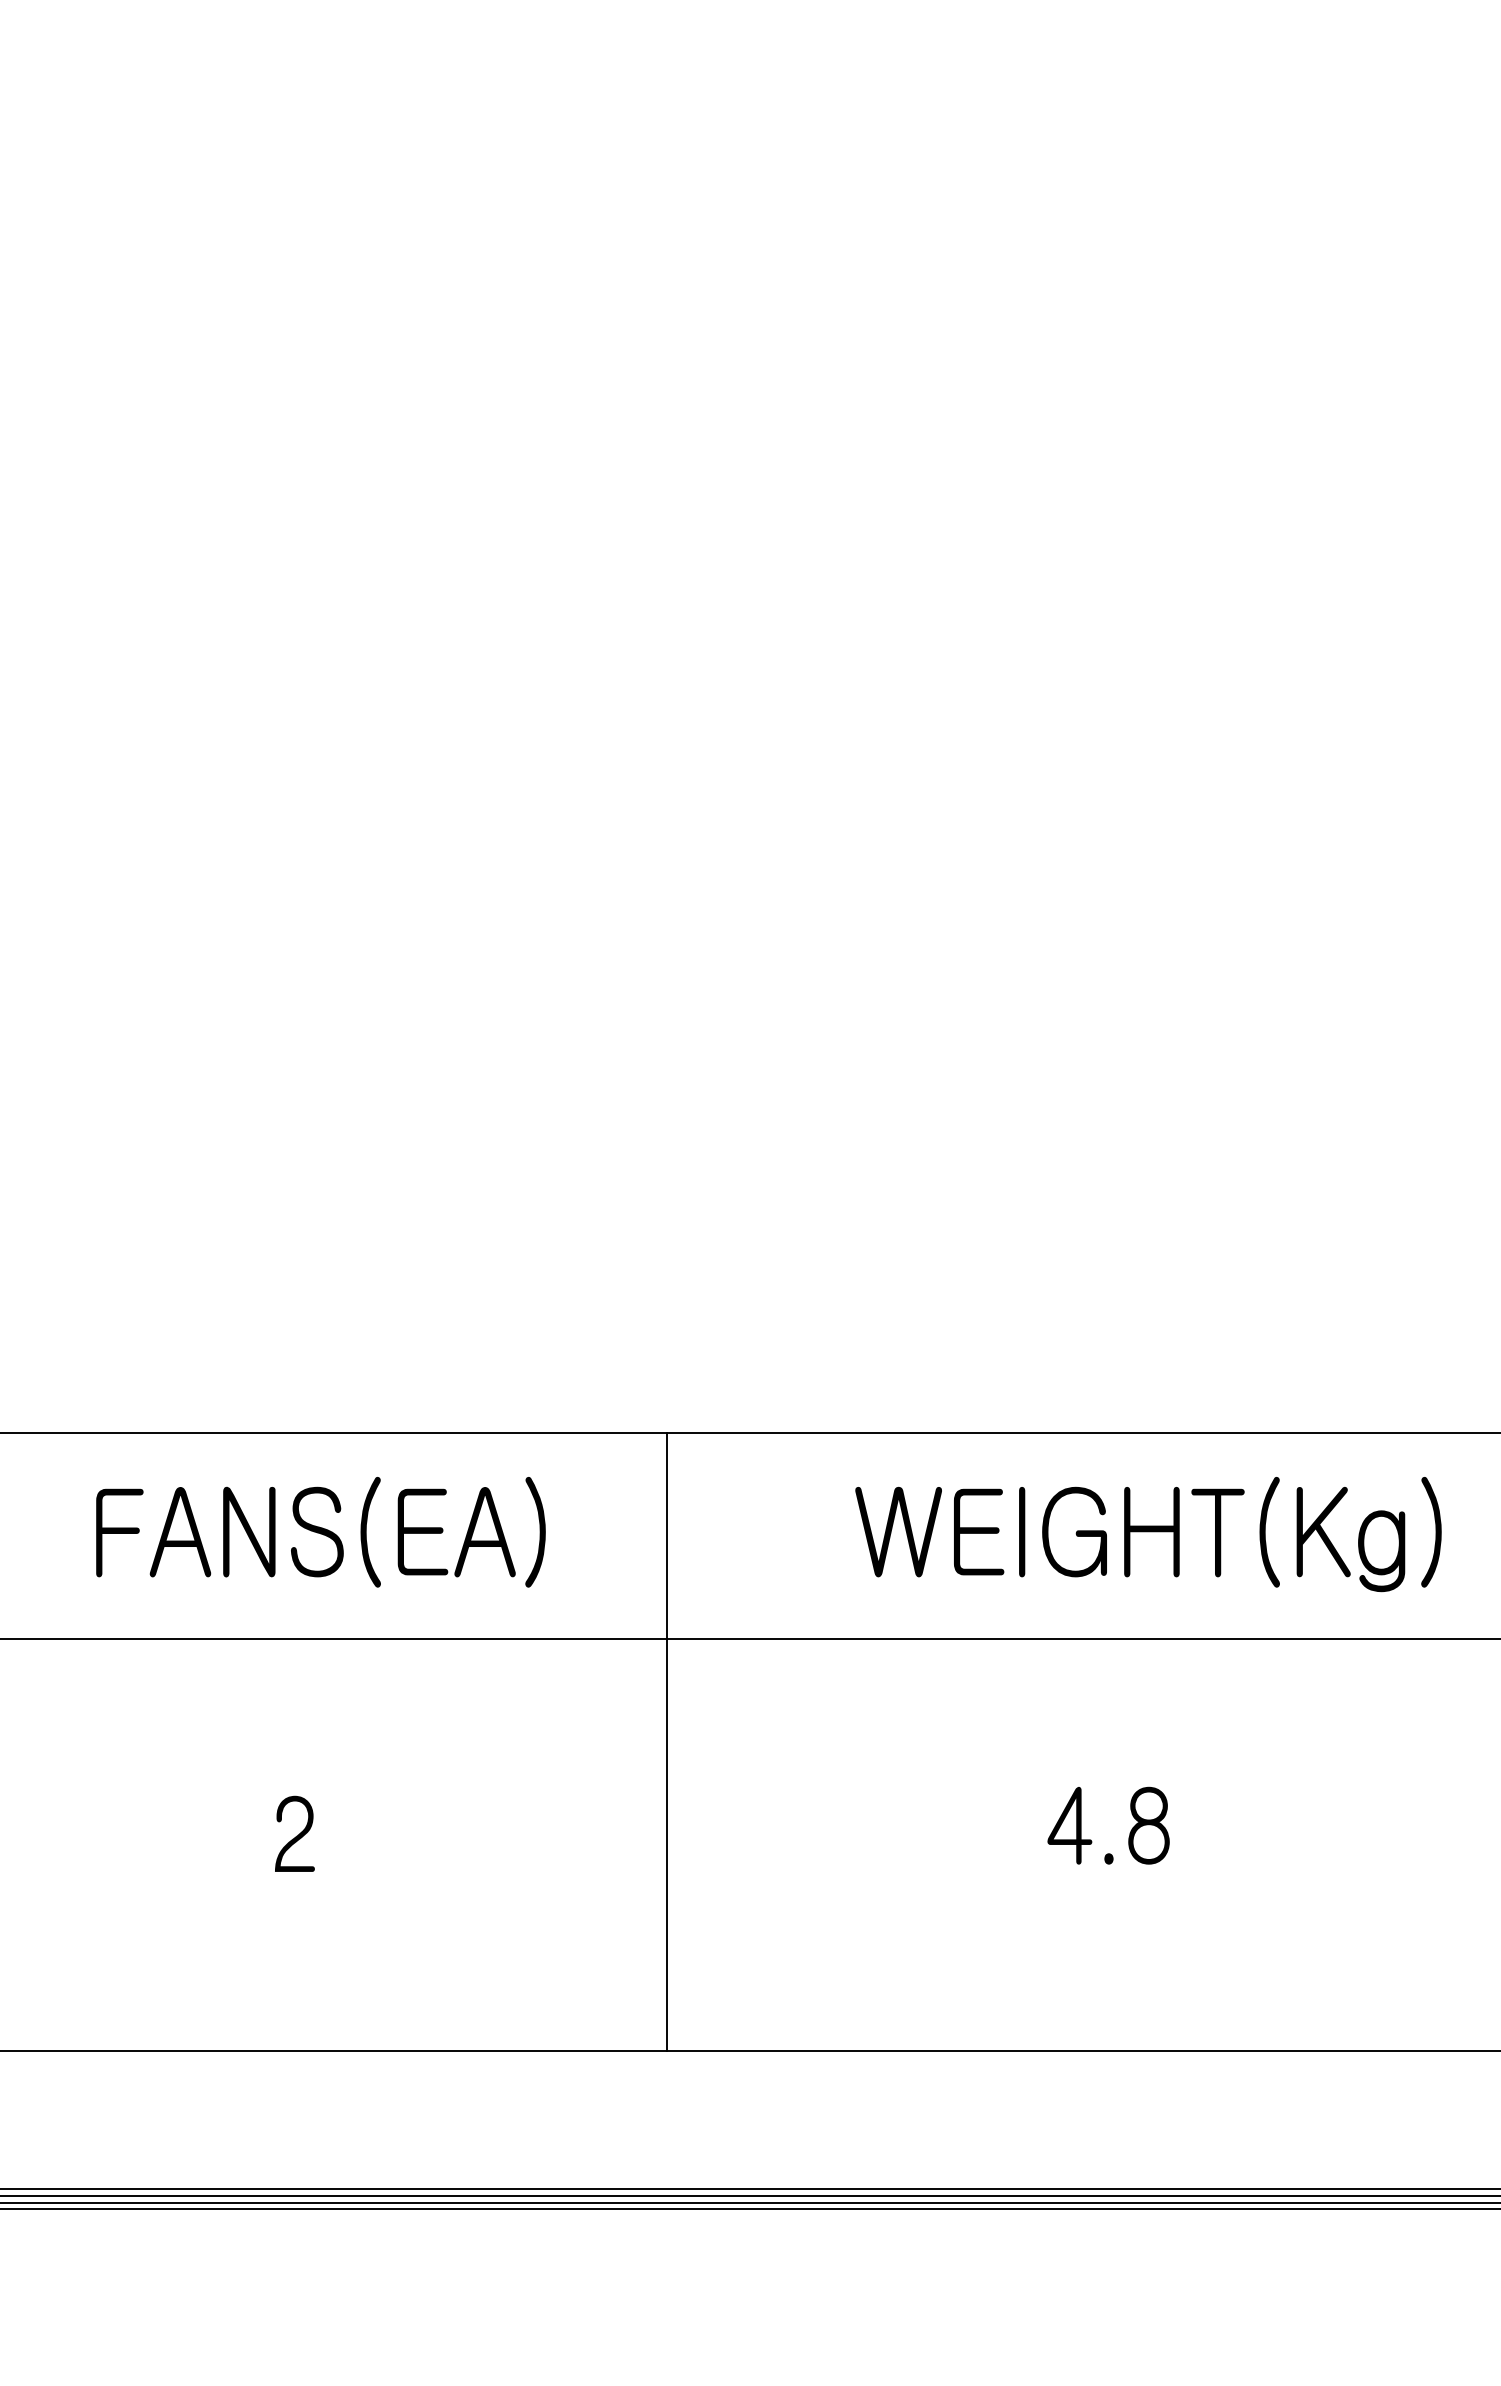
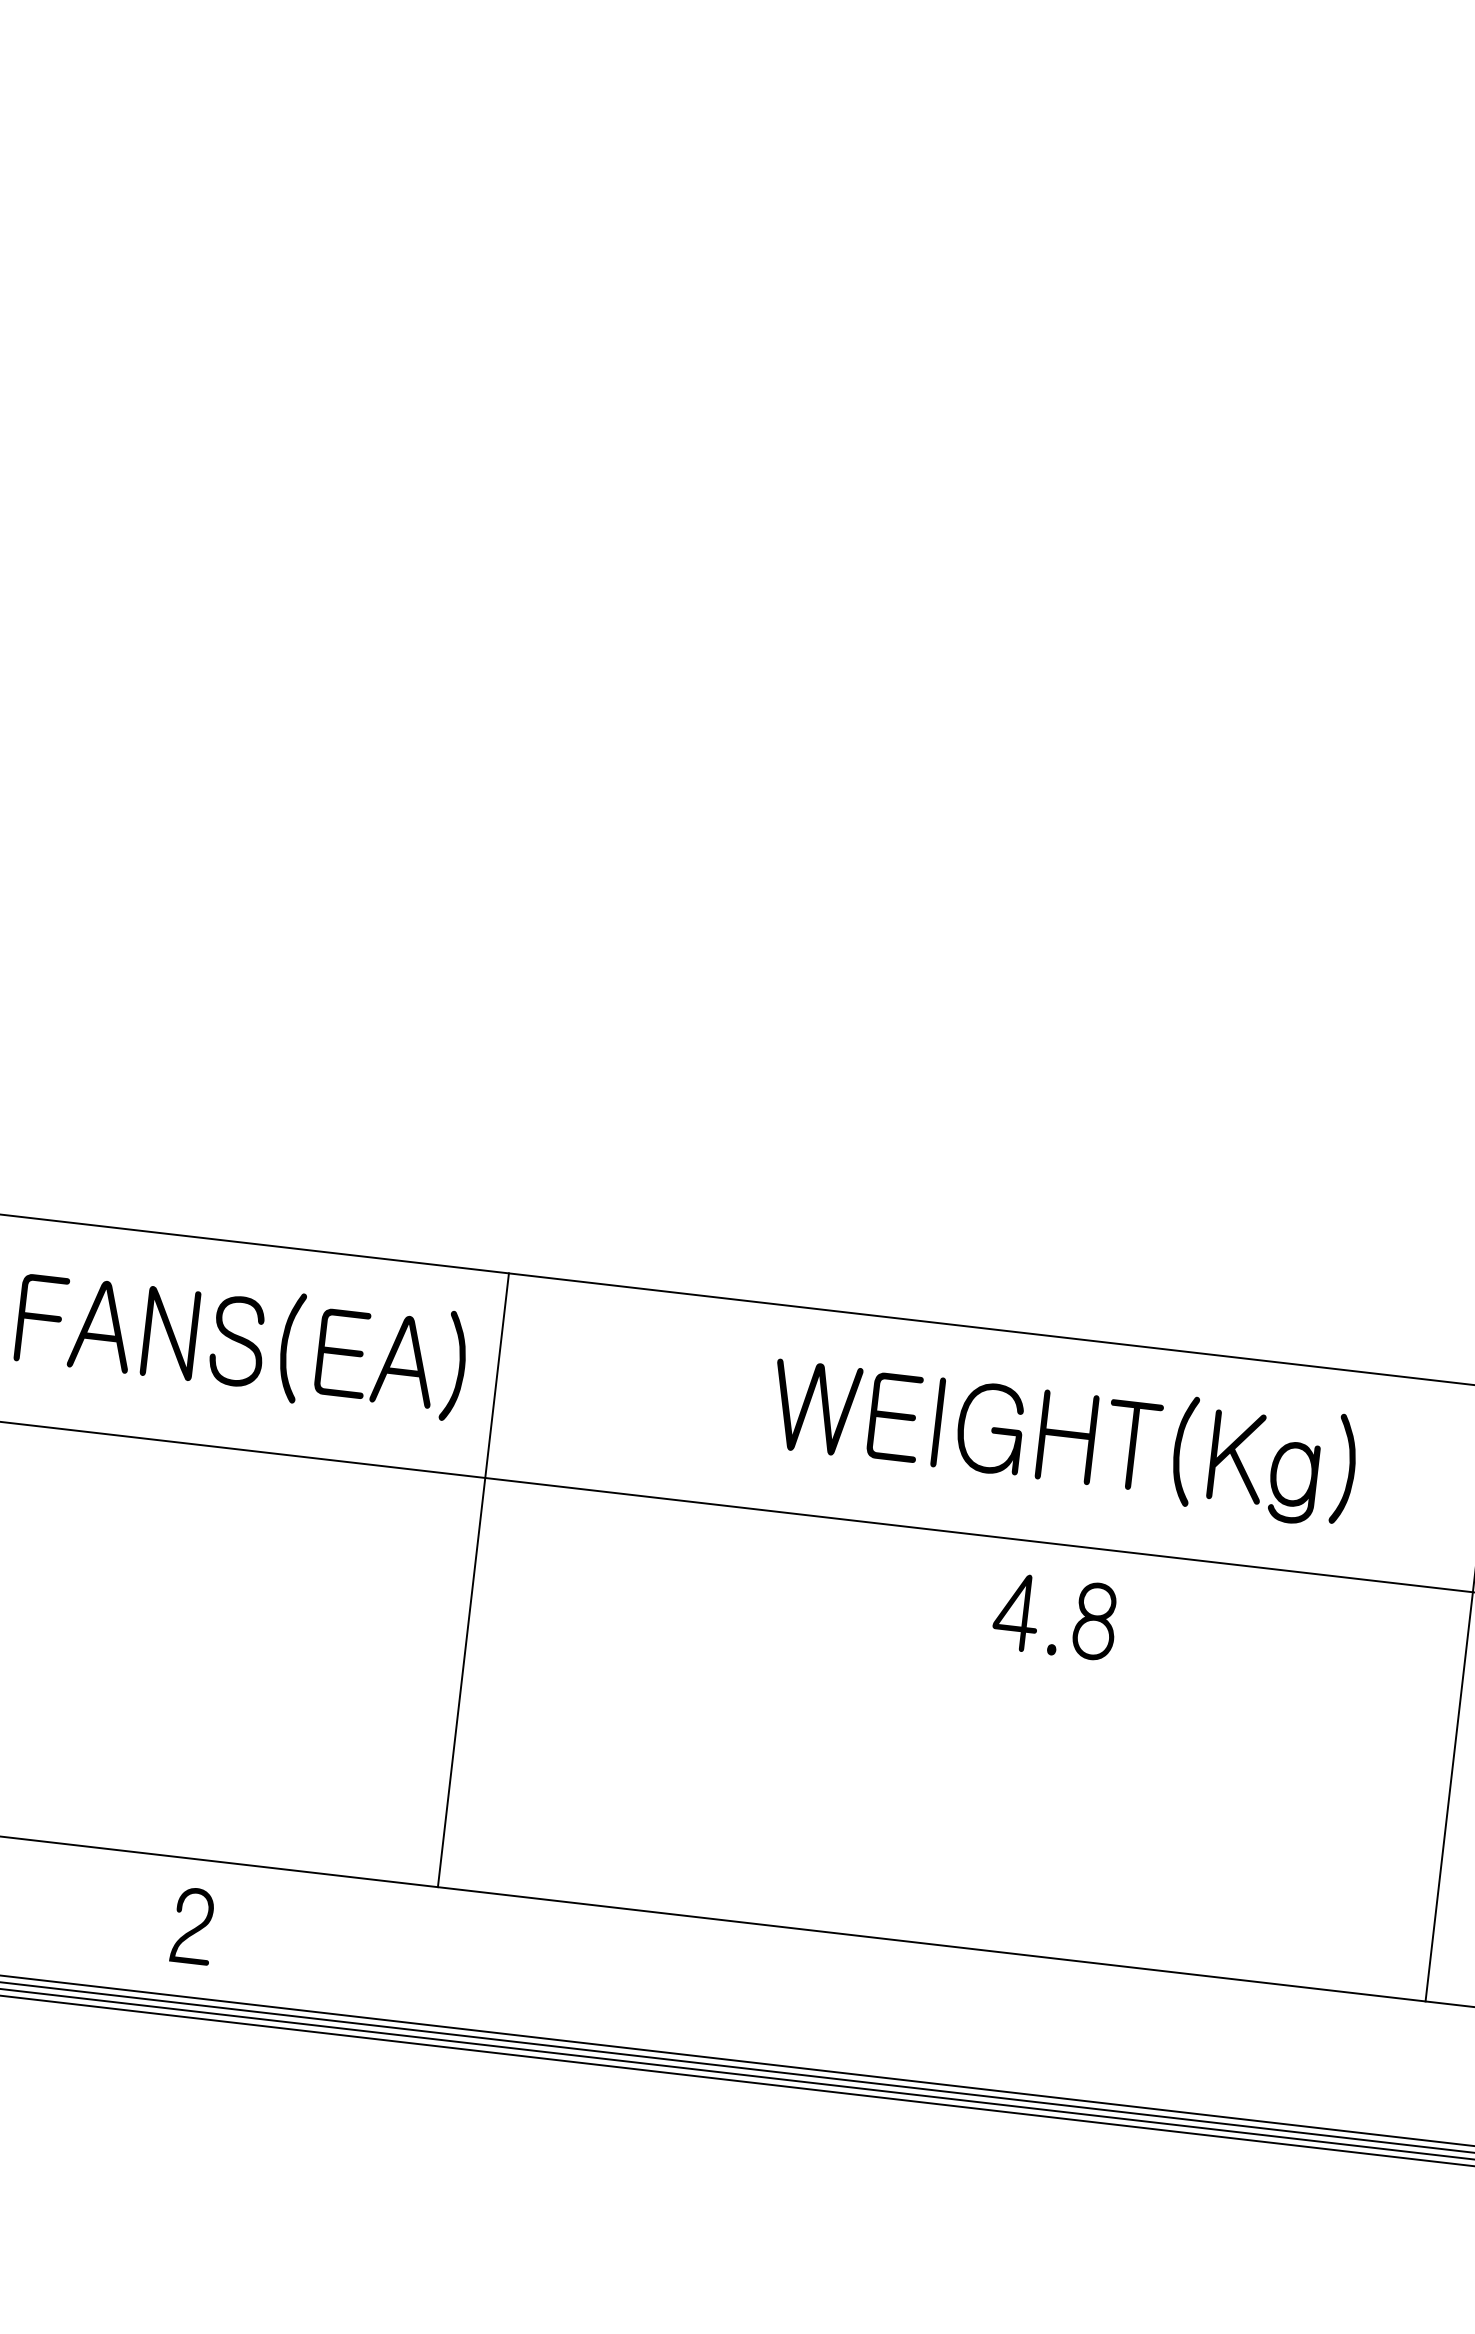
line: (666, 1742) -> (473, 1580), moved
text: (1108, 1825) -> (1055, 1616), moved
text: (294, 1833) -> (192, 1925), moved

